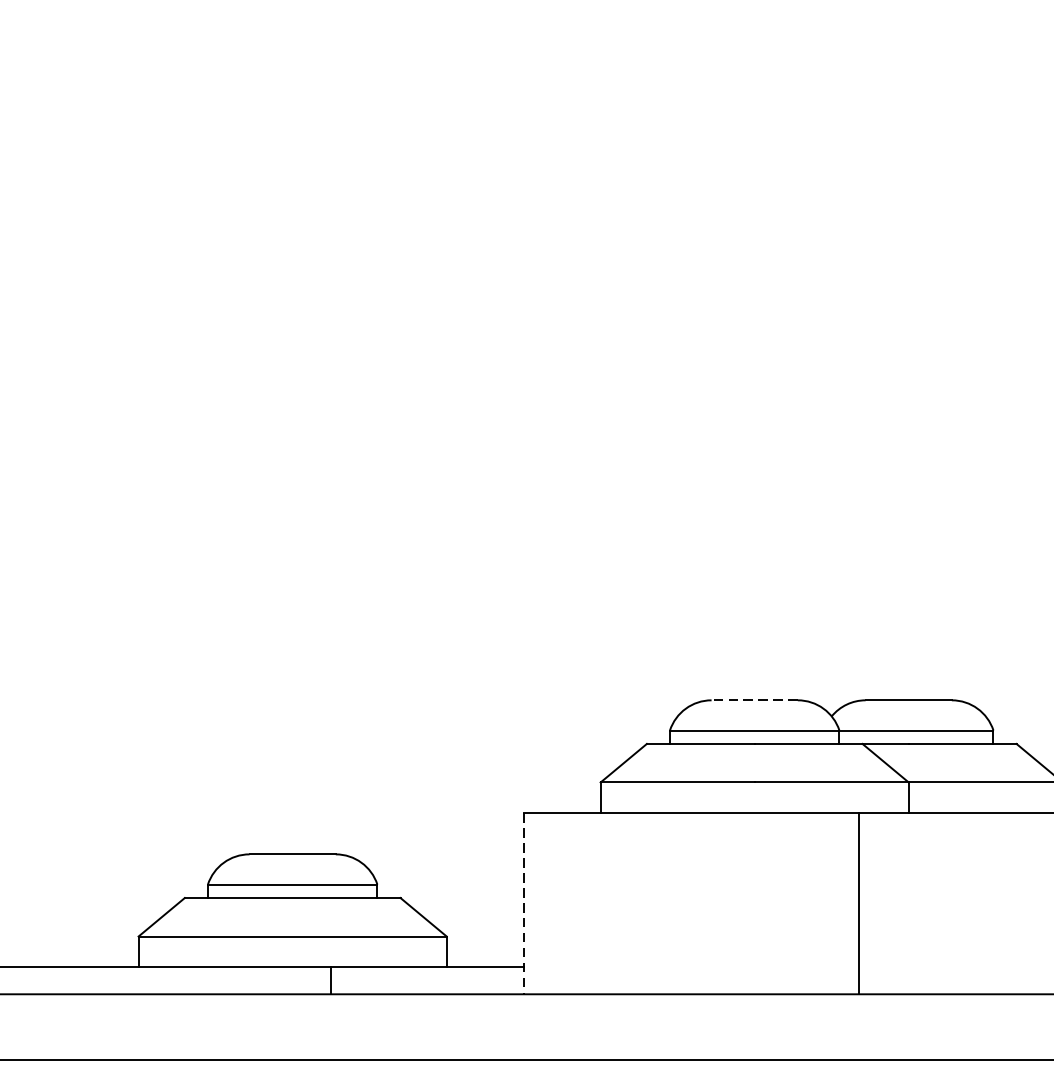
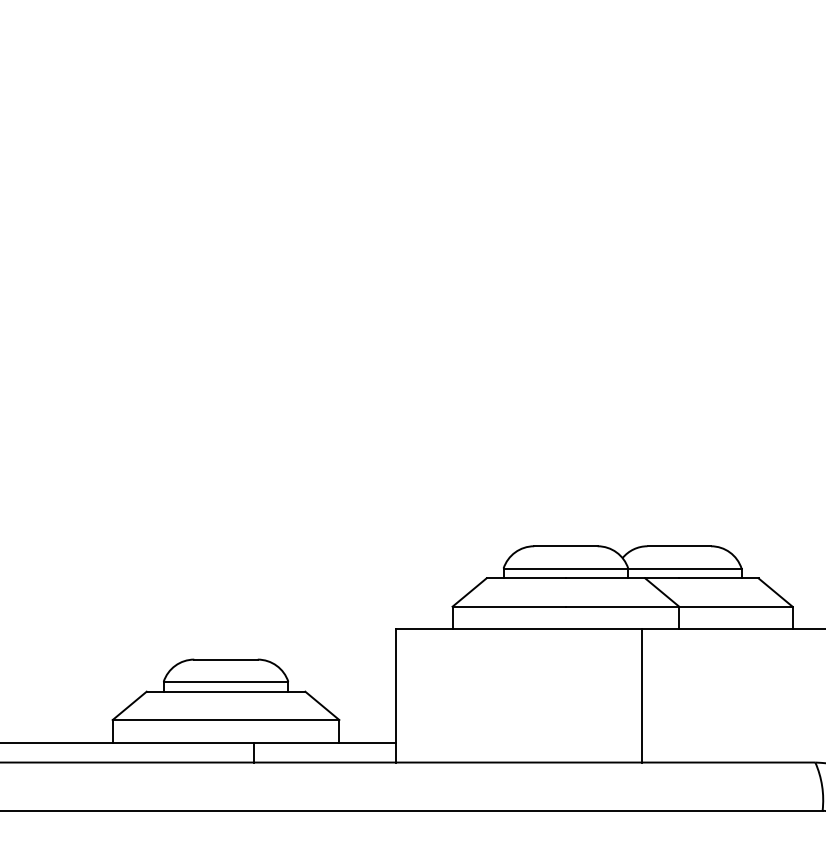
line: (754, 700) -> (565, 546), dashed -> solid
line: (523, 903) -> (395, 695), dashed -> solid

